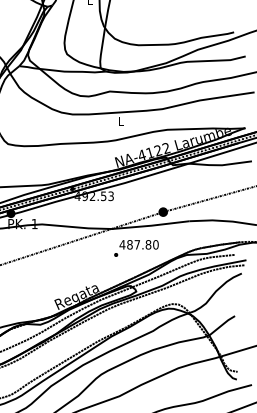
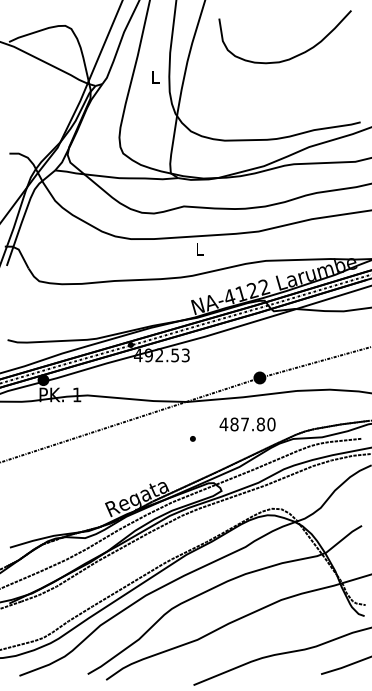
text: (139, 244) -> (247, 424), moved

